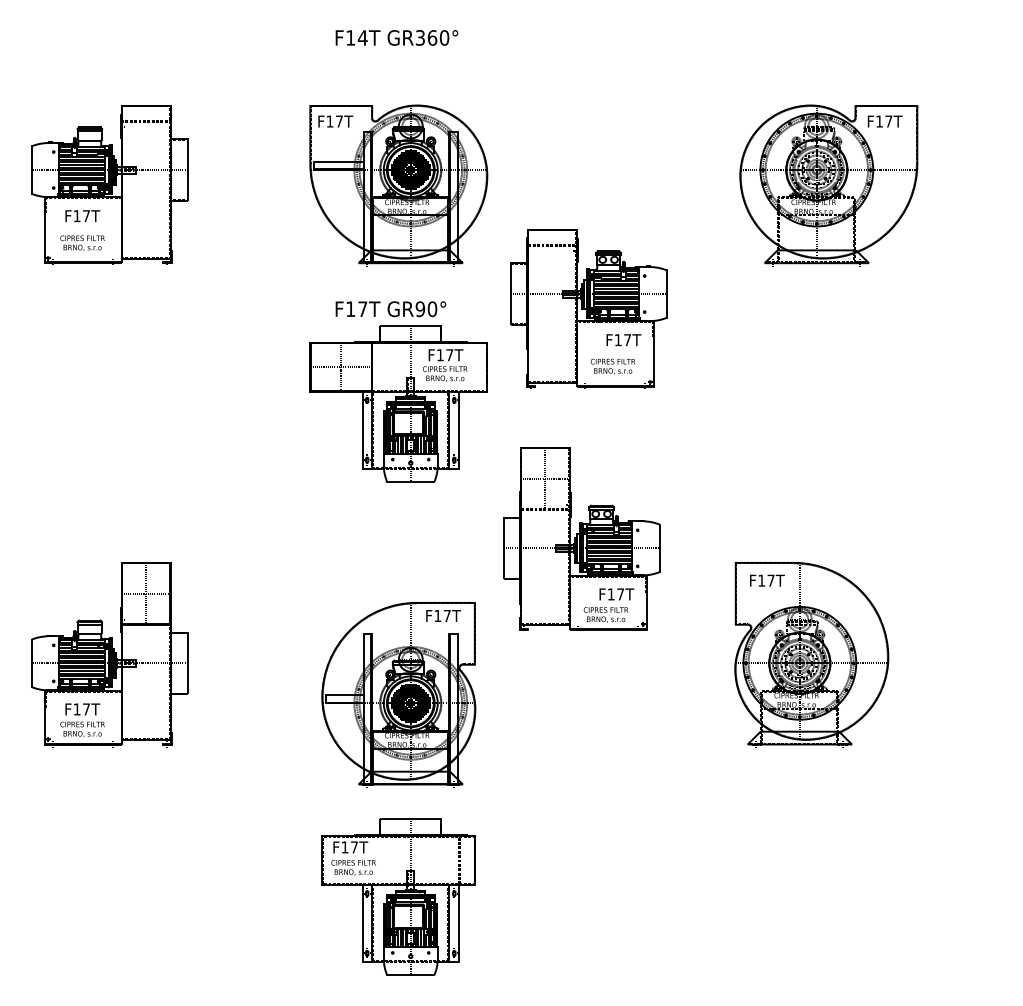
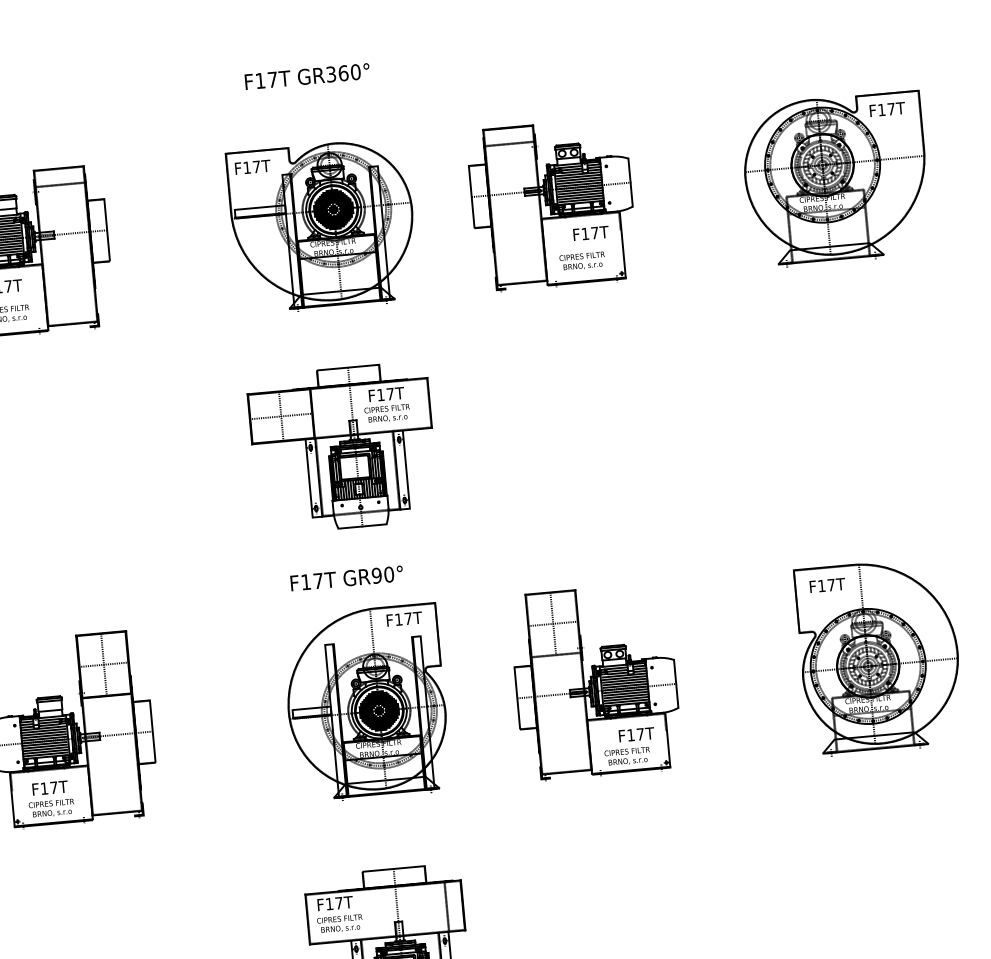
text: (362, 37) -> (272, 79), F14T -> F17T
part: (828, 185) -> (835, 179), moved
part: (588, 308) -> (552, 204), moved
text: (390, 309) -> (346, 578), moved
part: (581, 539) -> (595, 682), moved
part: (811, 654) -> (879, 656), moved
part: (398, 694) -> (366, 703), moved

